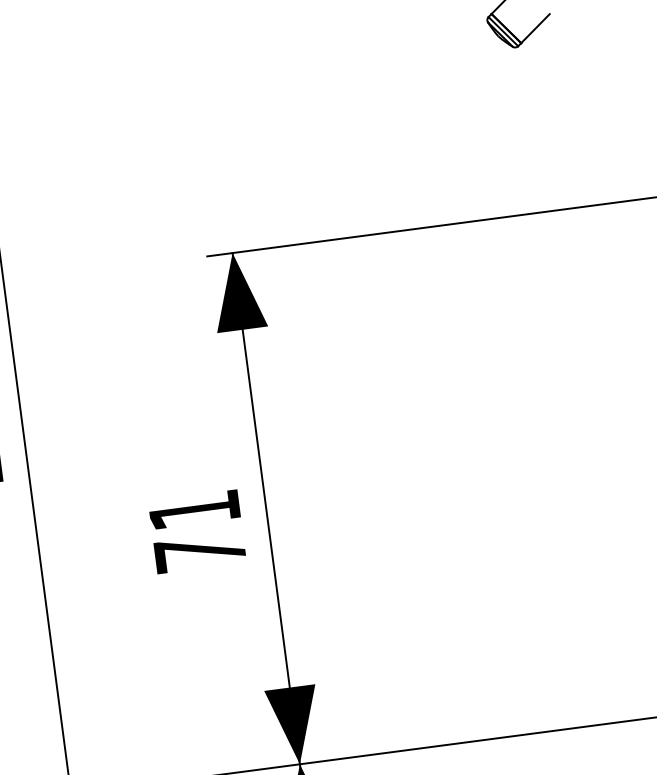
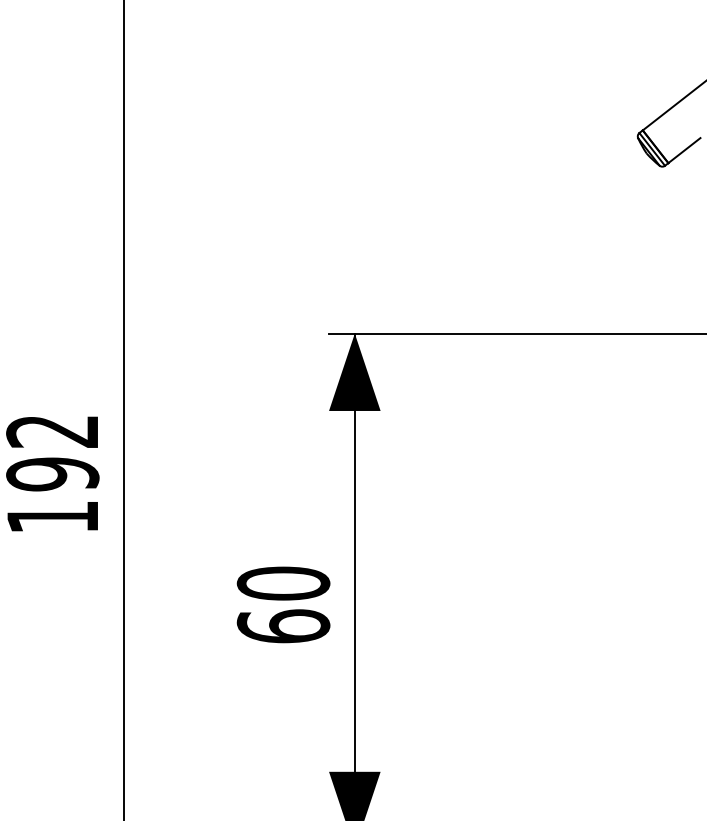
text: (197, 530) -> (283, 604), 71 -> 60

